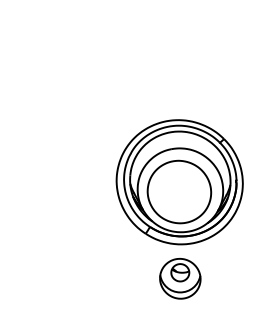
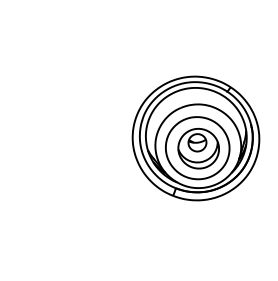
part: (180, 278) -> (198, 148), moved

